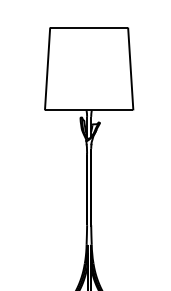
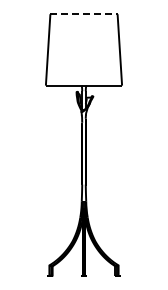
line: (88, 27) -> (83, 14), solid -> dashed

